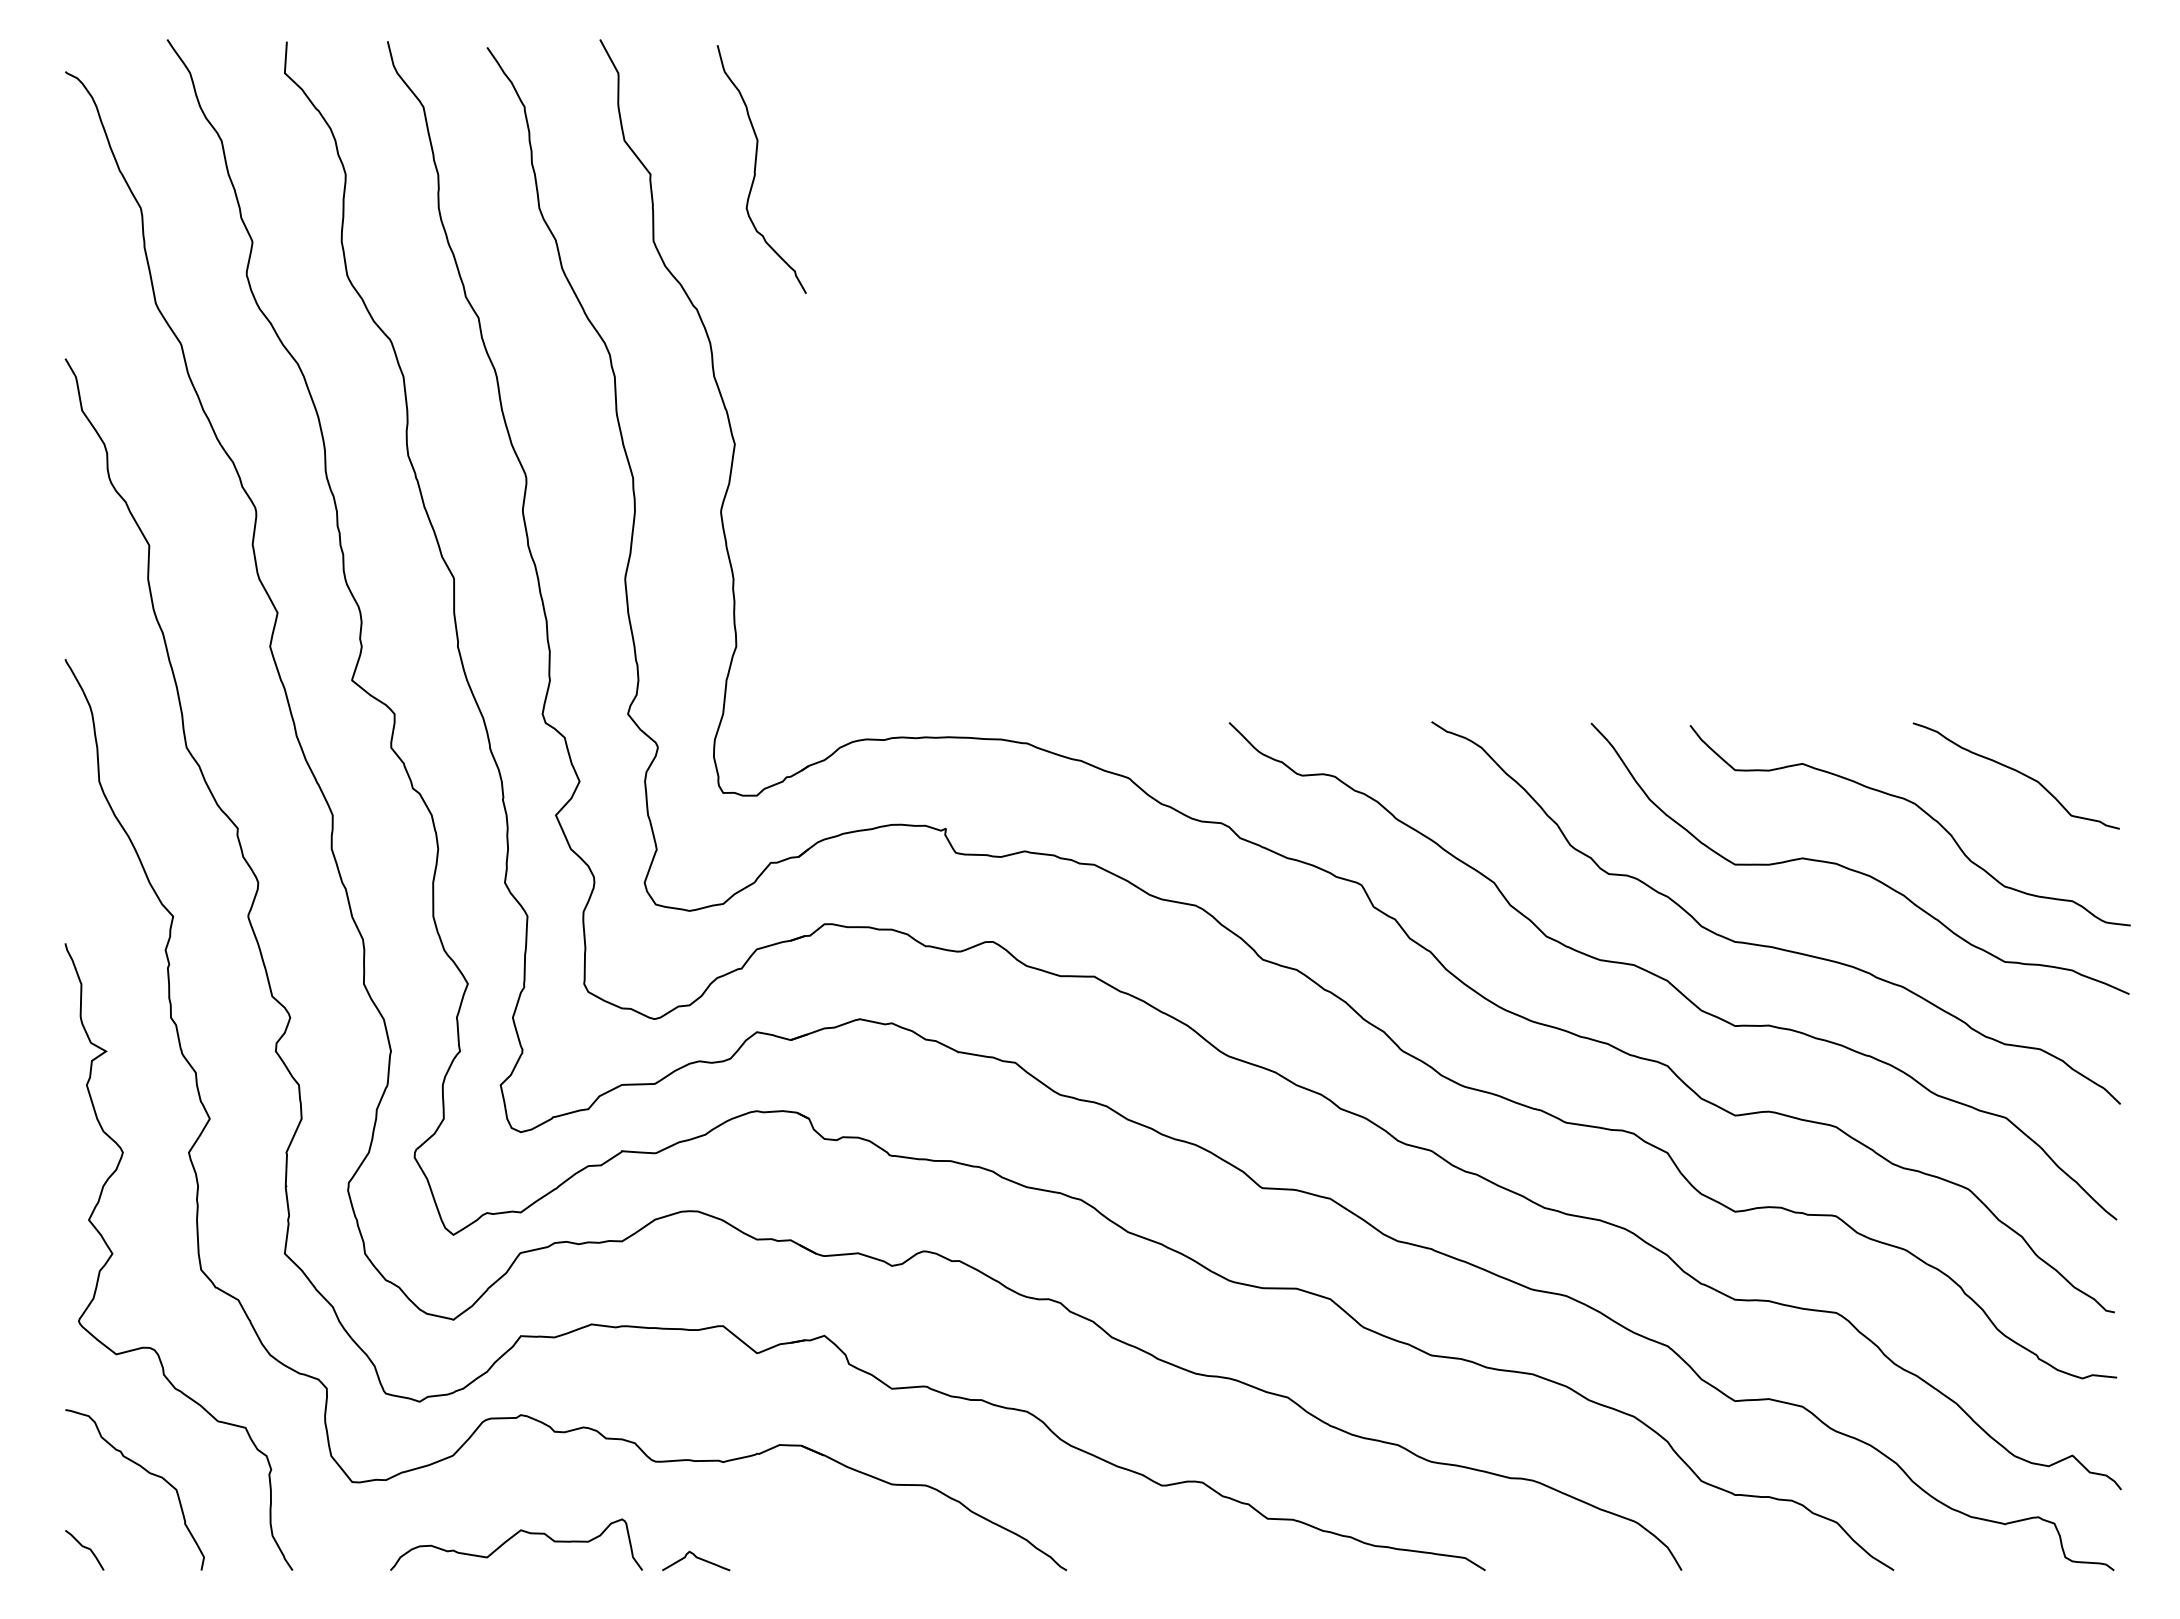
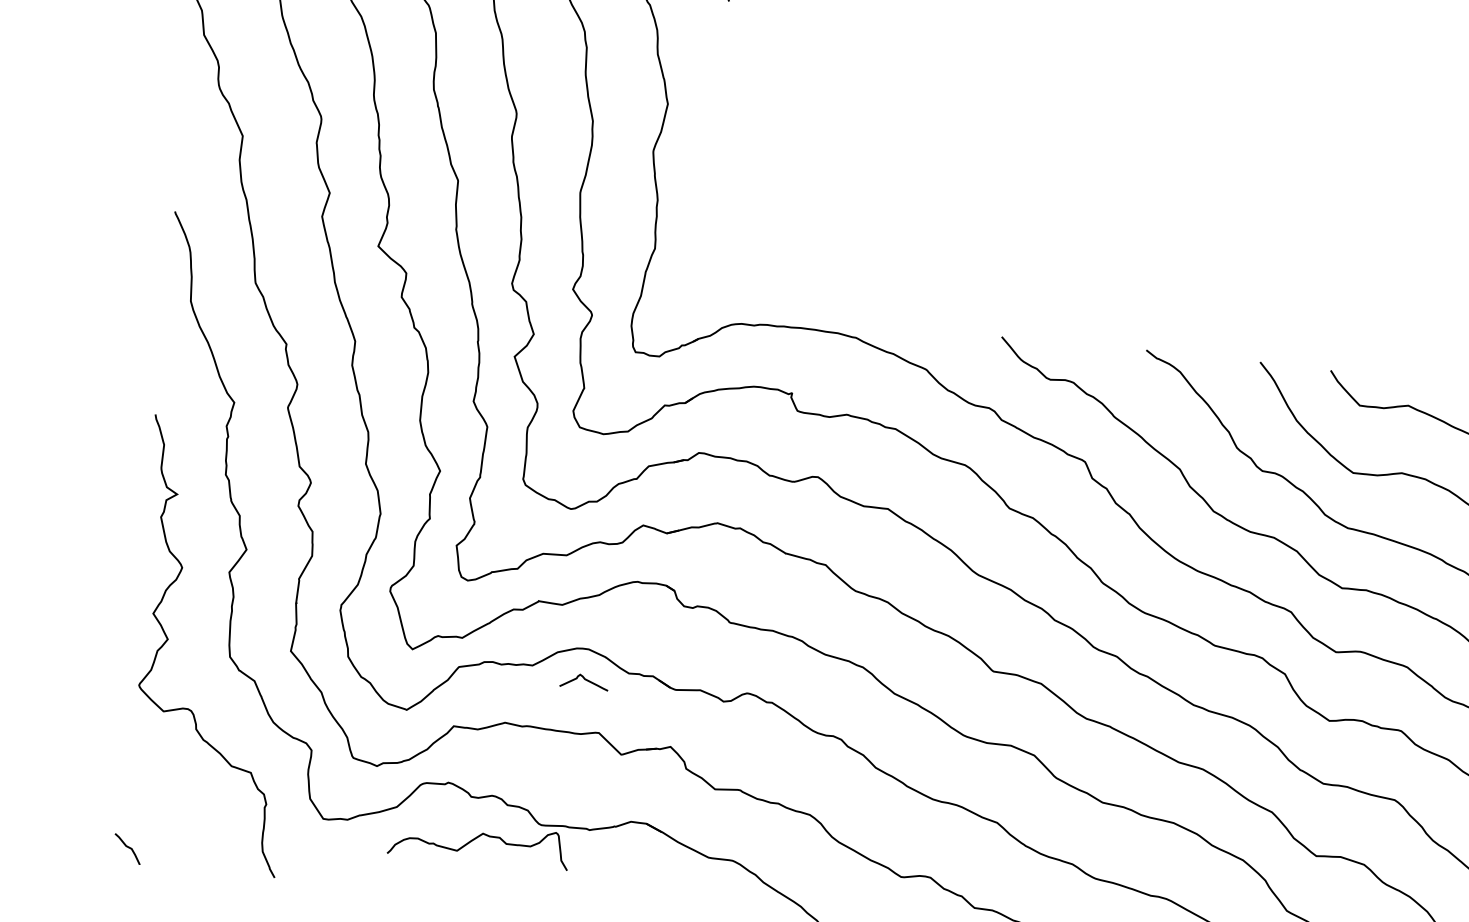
curve: (148, 1473) -> (178, 798), removed
curve: (513, 1537) -> (477, 838), moved
curve: (696, 1558) -> (584, 680), moved

